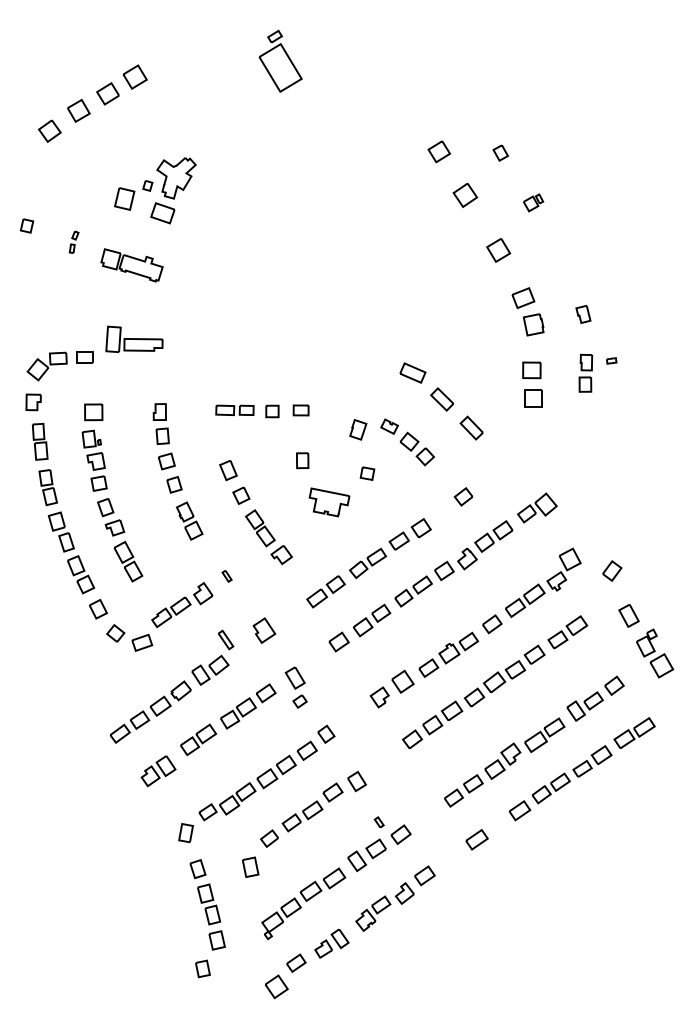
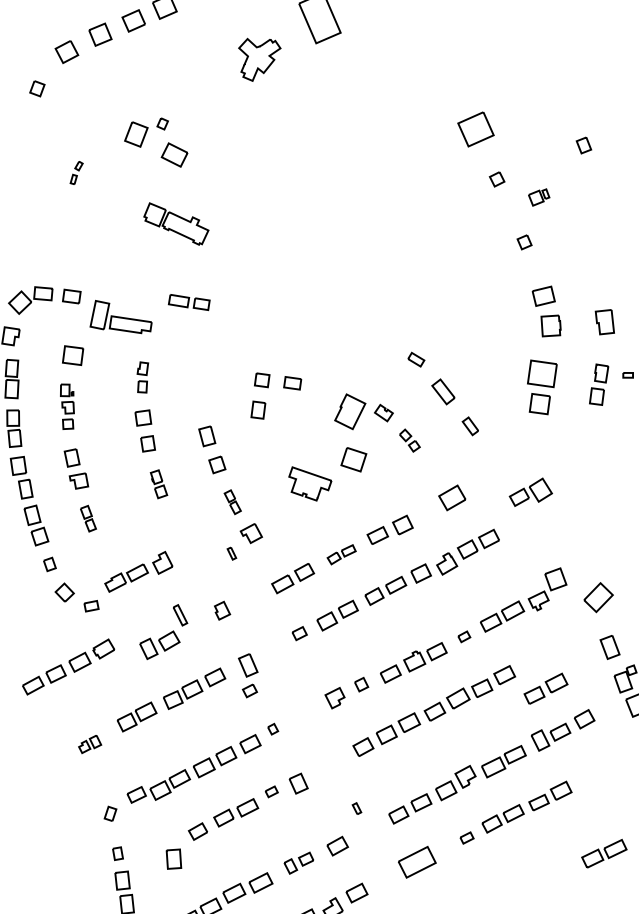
part: (438, 151) -> (474, 129), size x1.6
part: (500, 152) -> (583, 144), moved
part: (176, 178) -> (258, 59), moved
part: (465, 195) -> (497, 179), size x0.6
part: (533, 202) -> (539, 196), moved
part: (27, 225) -> (37, 88), moved
part: (498, 250) -> (524, 242), size x0.6
part: (131, 265) -> (175, 224), moved
part: (583, 314) -> (605, 322), size x1.4
part: (134, 338) -> (122, 317), moved
part: (531, 370) -> (542, 373), size x1.4
part: (412, 372) -> (415, 359), size x0.6
part: (234, 409) -> (188, 301), moved
part: (160, 423) -> (142, 376), size x0.7
part: (471, 427) -> (470, 425), size x0.7
part: (358, 429) -> (350, 411), size x1.6
part: (416, 448) -> (409, 440), size x0.6
part: (94, 460) -> (67, 406), size x0.7
part: (302, 460) -> (258, 409), moved
part: (367, 473) -> (353, 459), size x1.6
part: (463, 496) -> (452, 497), size x1.4
part: (537, 507) -> (531, 492), moved
part: (189, 520) -> (158, 483), size x0.7
part: (260, 528) -> (232, 502), size x0.6
part: (128, 561) -> (88, 518), size x0.6
part: (368, 563) -> (342, 554), size x0.7
part: (612, 570) -> (599, 597), size x1.4
part: (226, 576) -> (231, 553), moved
part: (98, 608) -> (50, 563), size x0.7
part: (492, 624) -> (464, 637), size x0.6
part: (264, 630) -> (222, 610), size x0.7
part: (567, 632) -> (545, 688), moved
part: (338, 641) -> (299, 632), size x0.7
part: (142, 642) -> (91, 606), size x0.7
part: (402, 681) -> (361, 684), size x0.6
part: (150, 711) -> (68, 666), moved
part: (634, 732) -> (604, 852), moved
part: (326, 733) -> (273, 728), size x0.6
part: (158, 771) -> (90, 744), size x0.6
part: (332, 792) -> (271, 791), size x0.6
part: (520, 810) -> (467, 837), size x0.6
part: (378, 821) -> (356, 807), moved
part: (185, 833) -> (109, 814), size x0.7
part: (476, 839) -> (416, 862), size x1.6
part: (366, 854) -> (298, 862), size x0.7
part: (197, 869) -> (117, 853), size x0.7

